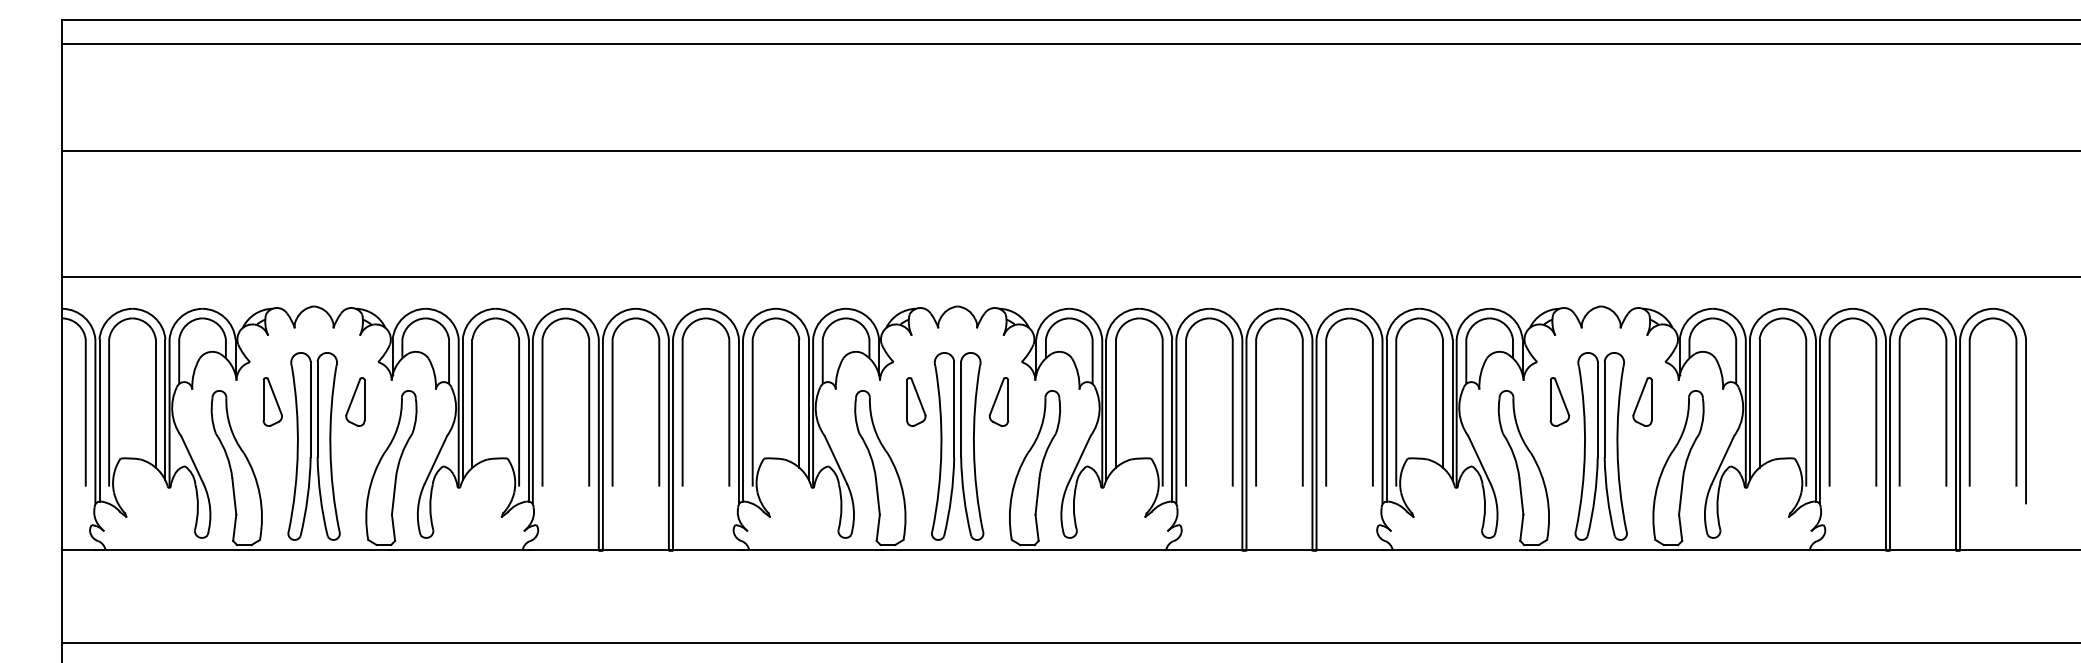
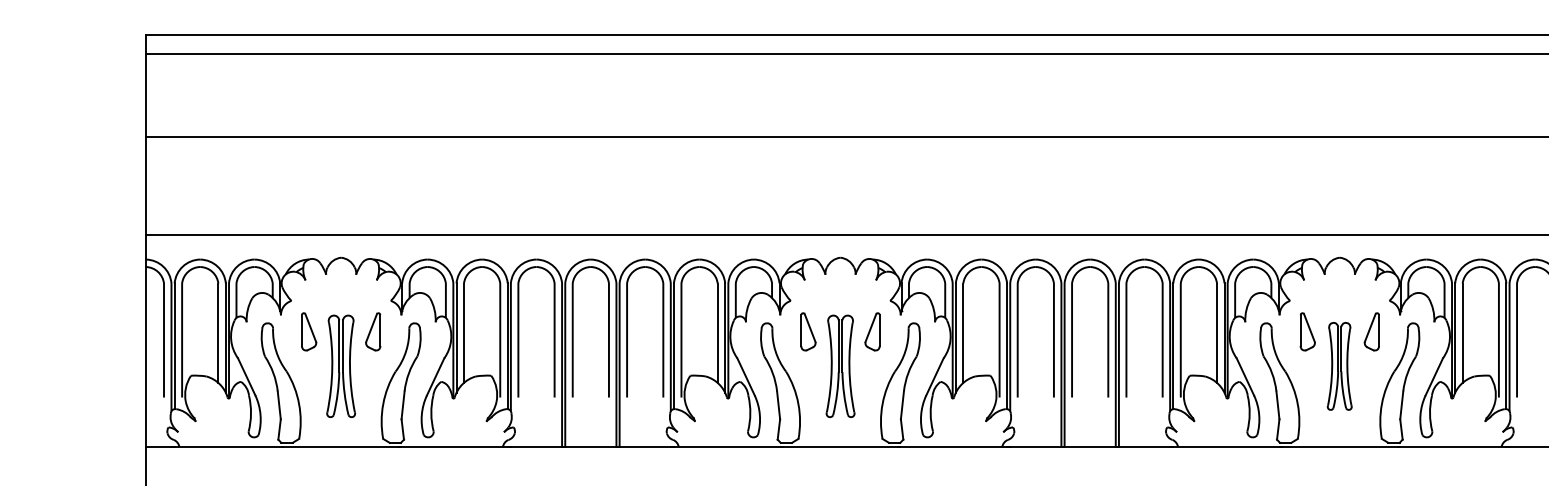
part: (313, 446) -> (340, 366), size x0.7
part: (957, 446) -> (840, 366), size x0.7
part: (1600, 446) -> (1339, 366), size x0.6

